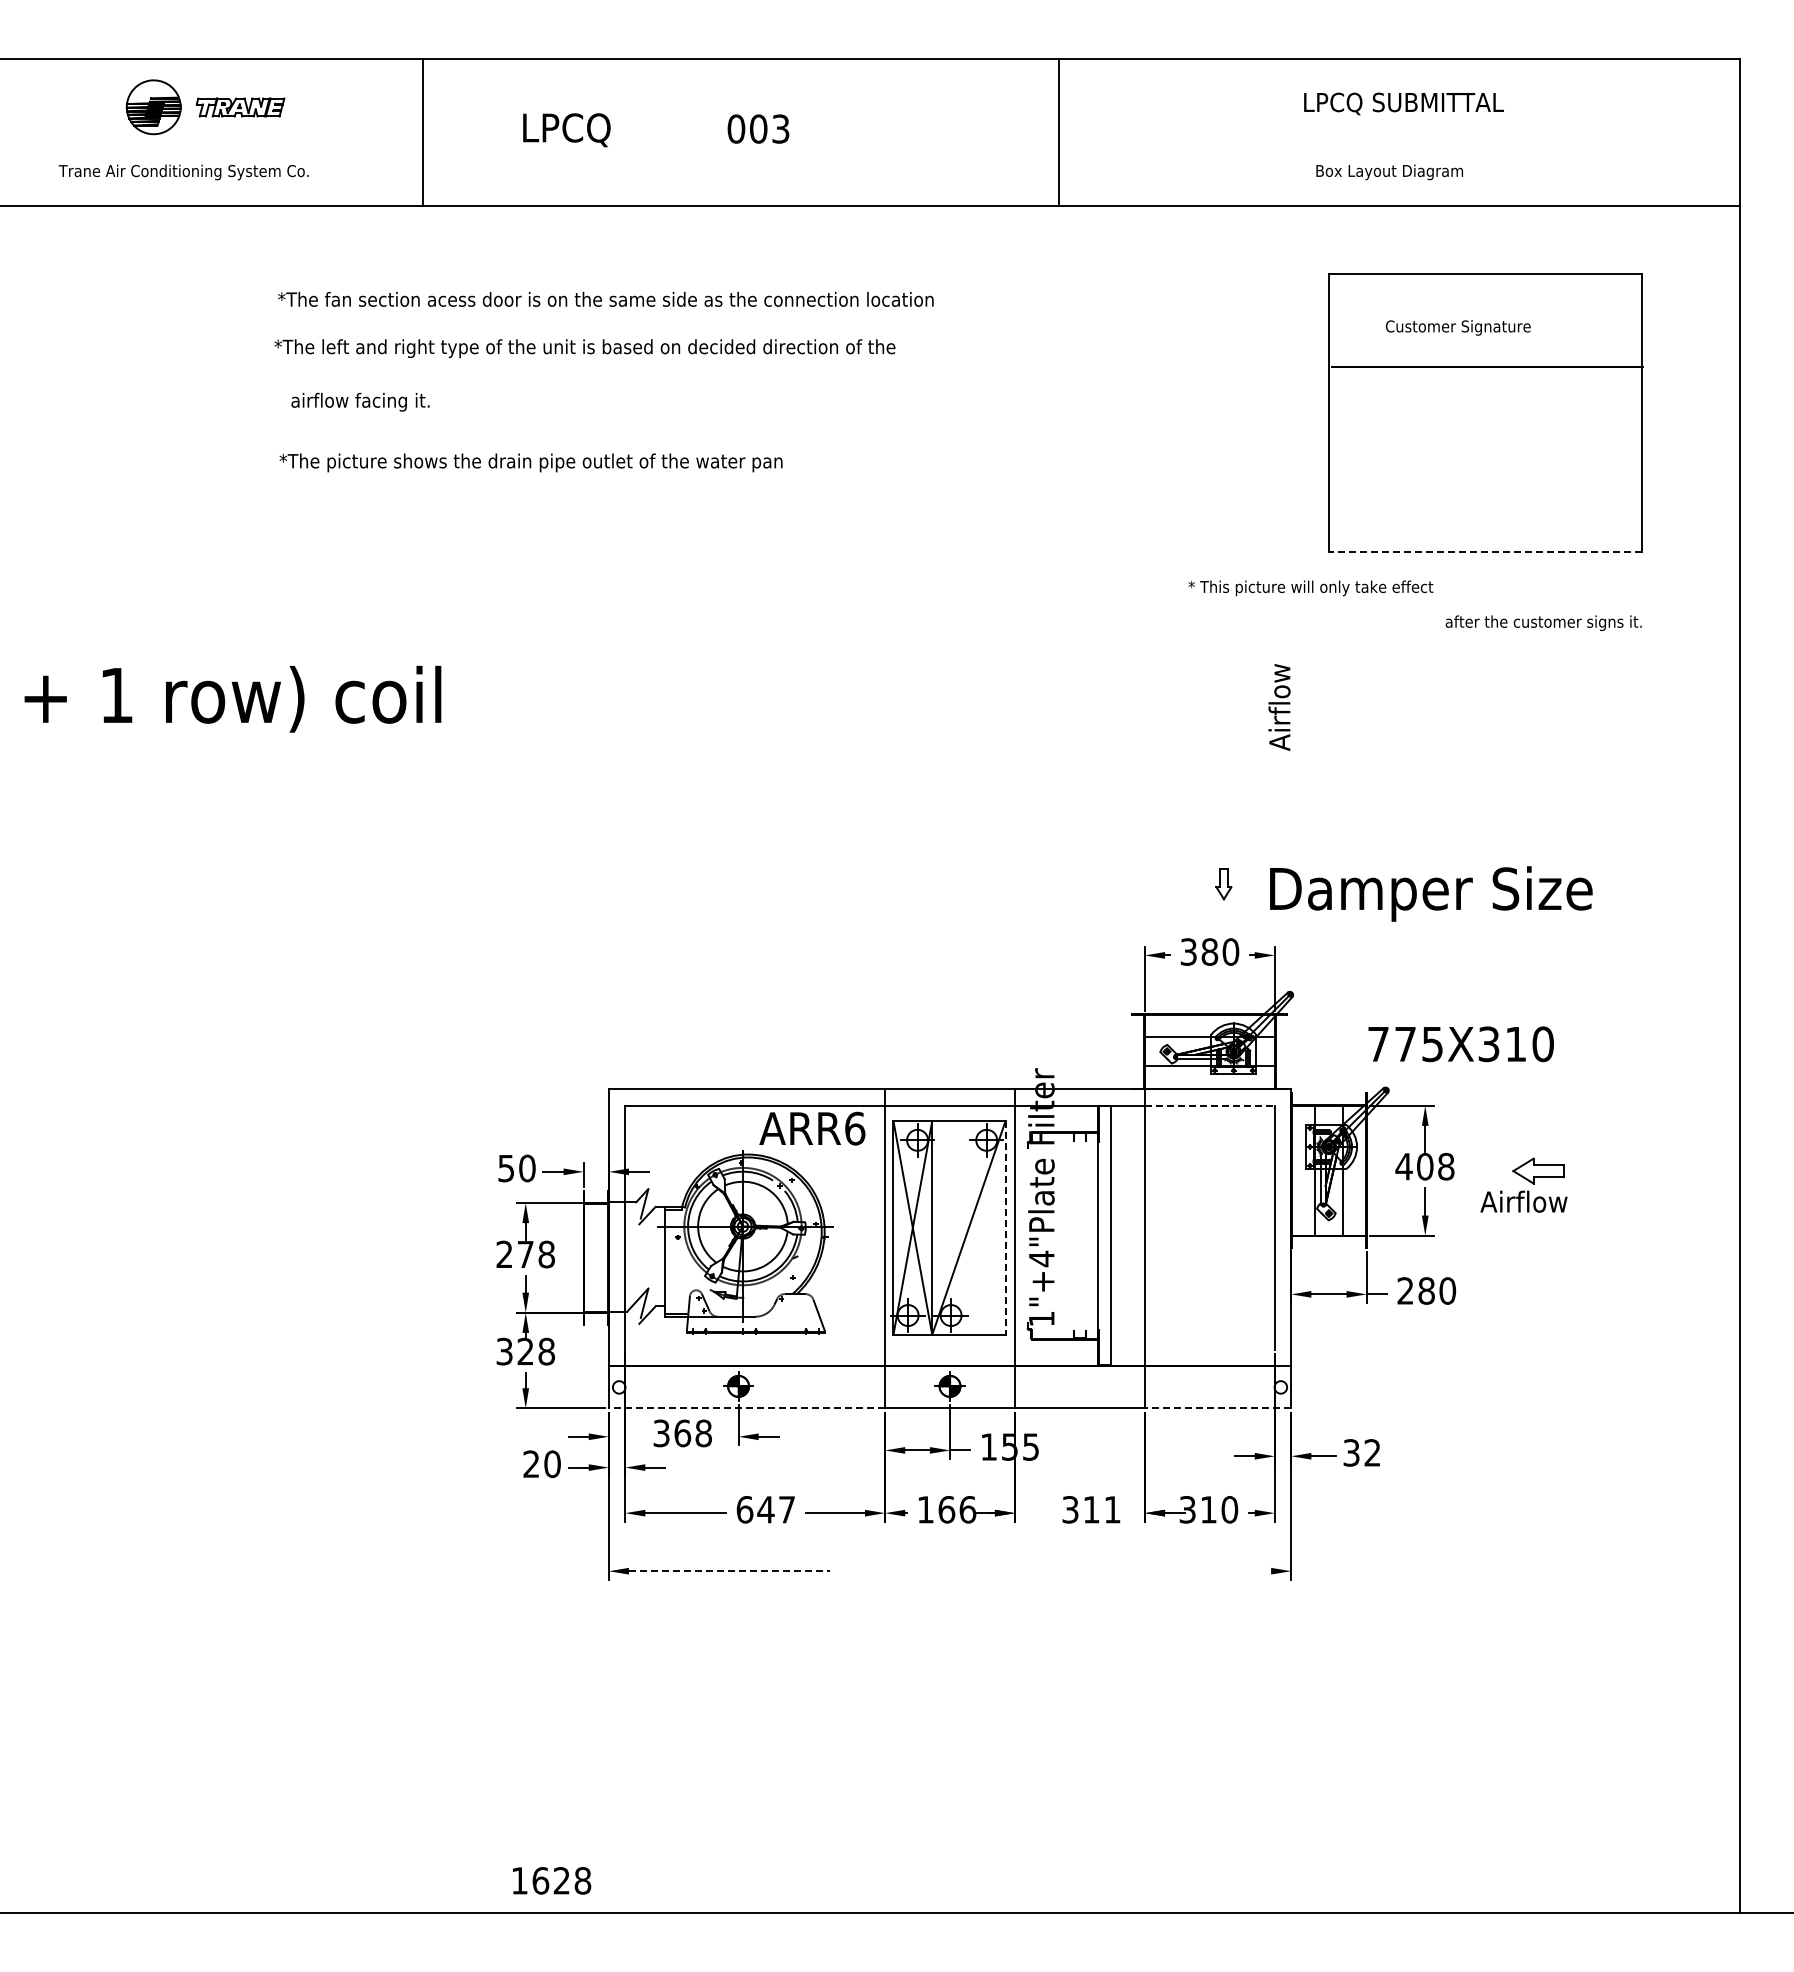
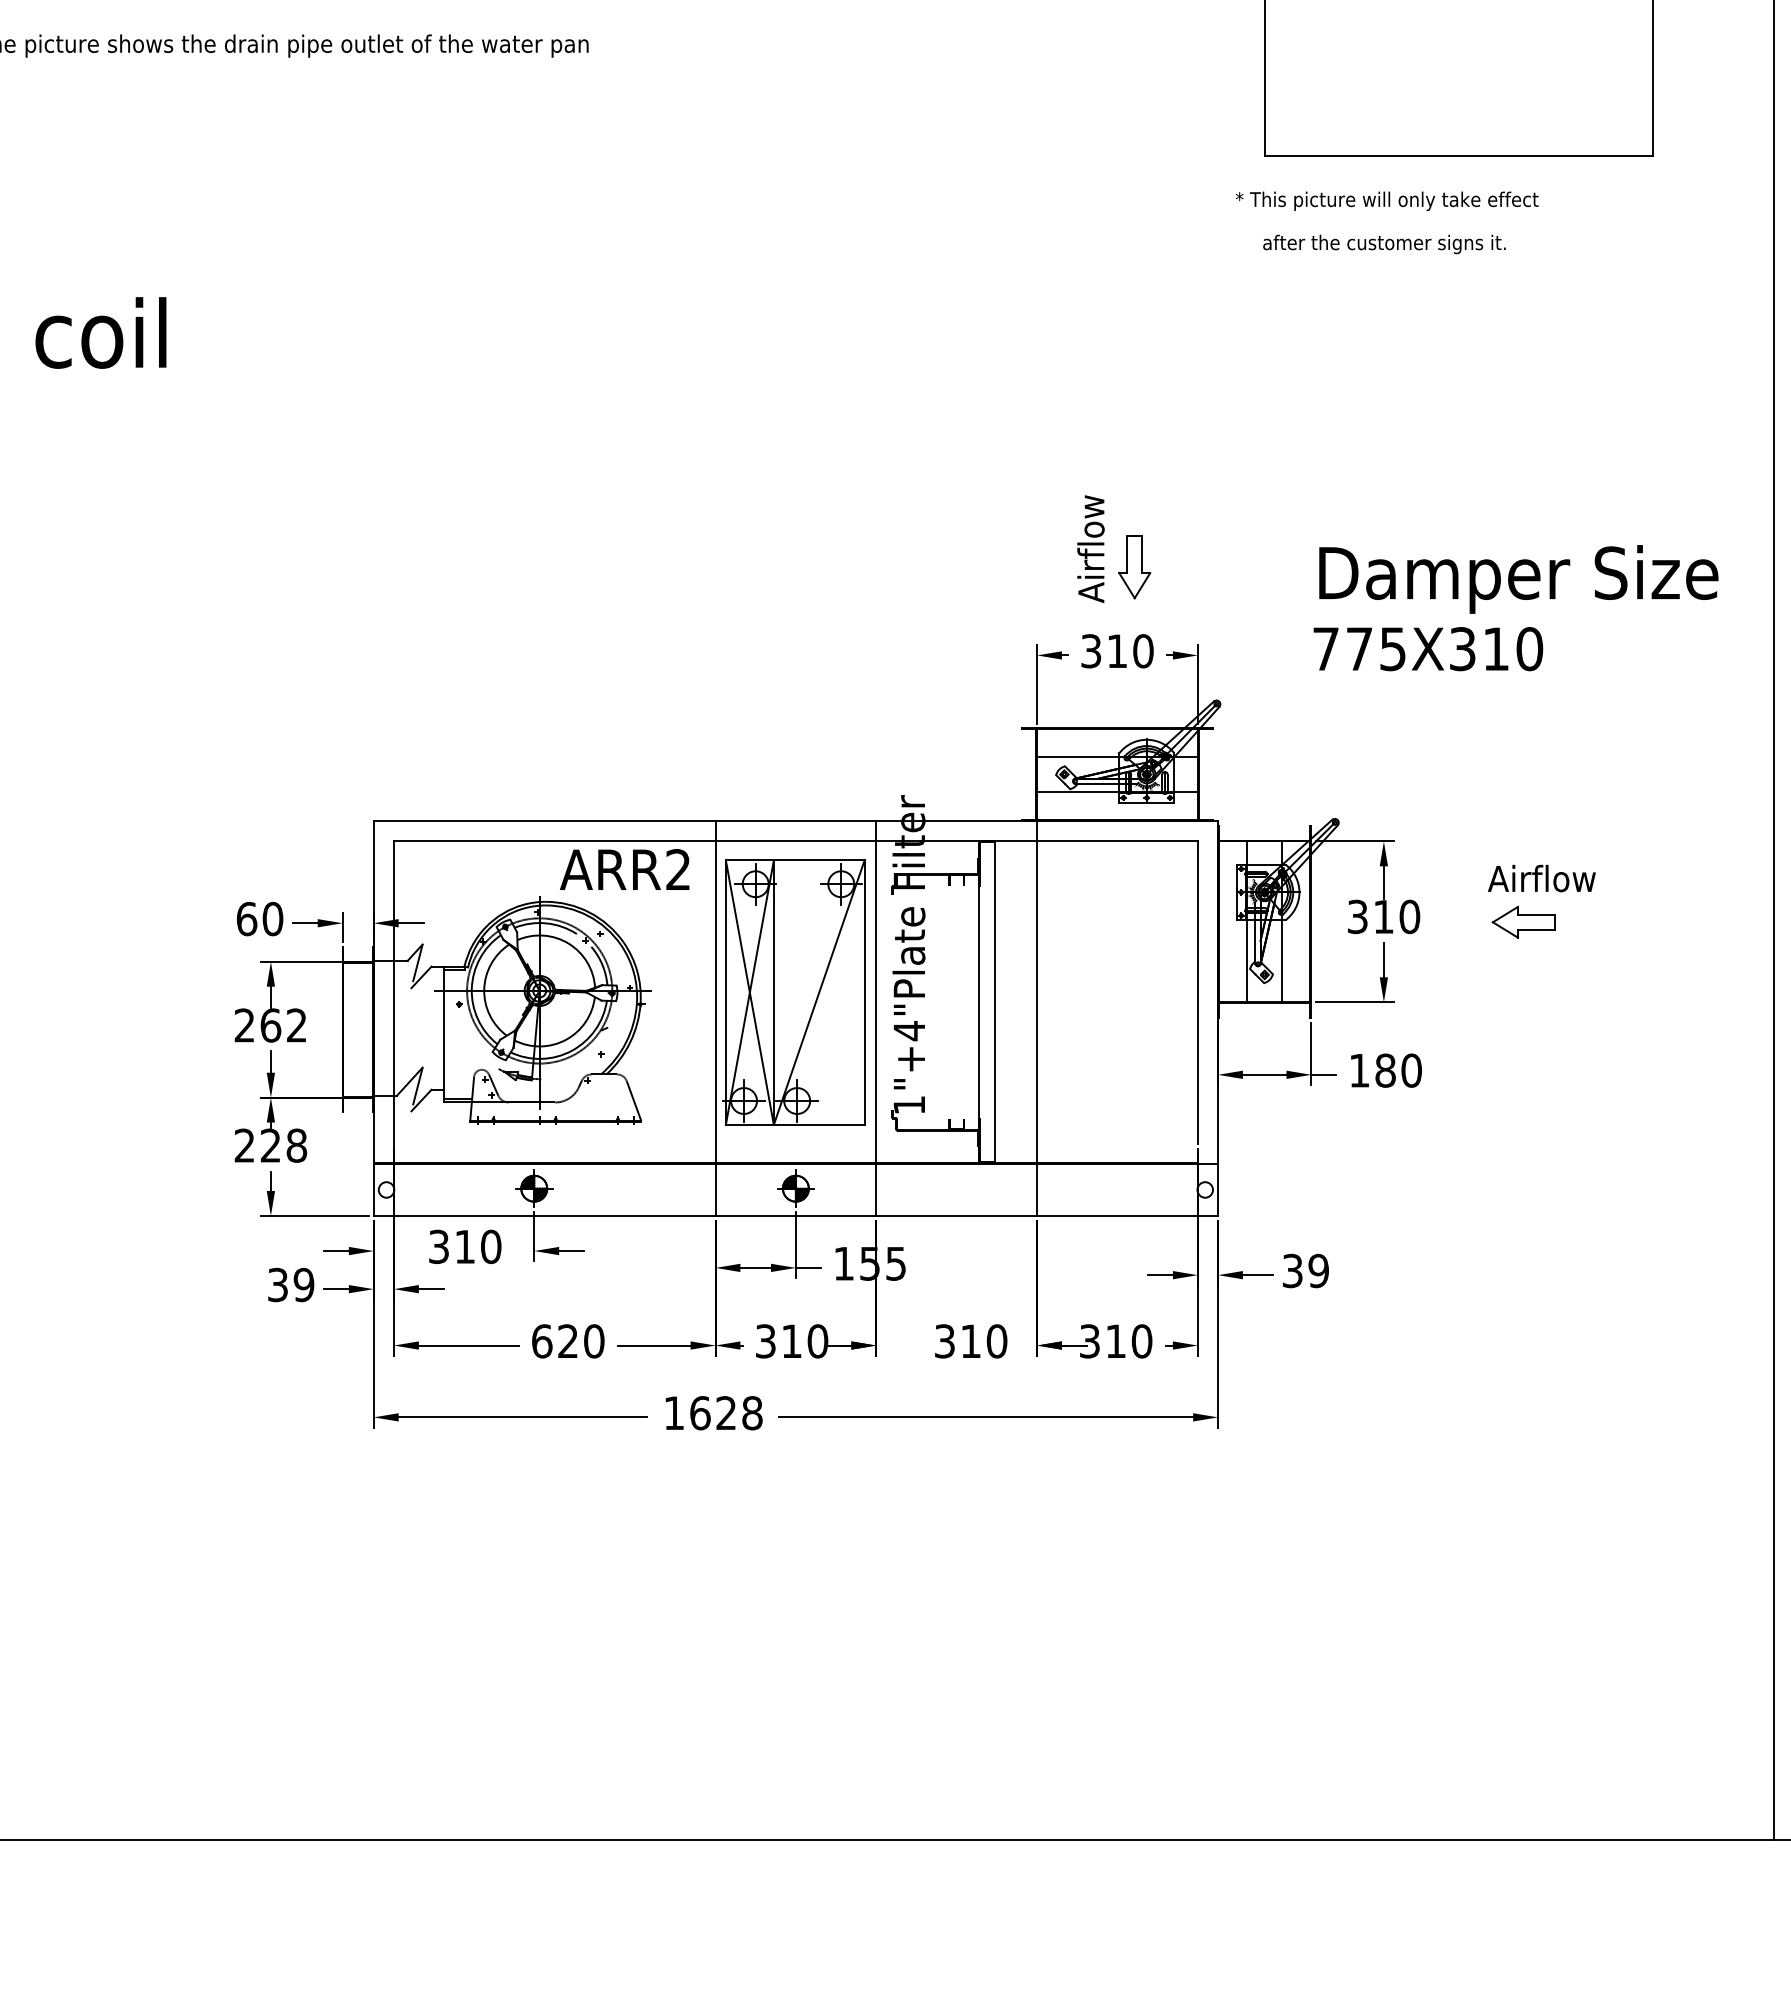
line: (1485, 551) -> (1458, 155), dashed -> solid
text: (1310, 588) -> (1386, 201), moved
text: (1543, 623) -> (1384, 244), moved
text: (1279, 707) -> (1090, 549), moved
part: (1223, 884) -> (1134, 567), size x1.67
text: (1431, 893) -> (1519, 578), moved
text: (1209, 951) -> (1116, 650), 380 -> 310
text: (1460, 1044) -> (1427, 649), moved
line: (1209, 1105) -> (1116, 841), dashed -> solid
text: (855, 1128) -> (678, 869), ARR6 -> ARR2
text: (1424, 1166) -> (1382, 916), 408 -> 310
text: (506, 1168) -> (247, 919), 50 -> 60
text: (1523, 1201) -> (1541, 878), moved
line: (1005, 1227) -> (864, 992), dashed -> solid
text: (535, 1254) -> (282, 1025), 278 -> 262
text: (1405, 1290) -> (1359, 1070), 280 -> 180
text: (504, 1351) -> (244, 1145), 328 -> 228
line: (746, 1408) -> (544, 1216), dashed -> solid
line: (1217, 1408) -> (1126, 1216), dashed -> solid
text: (693, 1433) -> (478, 1246), 368 -> 310
text: (1372, 1452) -> (1318, 1270), 32 -> 39
text: (541, 1464) -> (290, 1285), 20 -> 39
text: (776, 1509) -> (581, 1341), 647 -> 620
text: (946, 1509) -> (791, 1341), 166 -> 310
text: (1112, 1509) -> (996, 1341), 311 -> 310
line: (729, 1571) -> (523, 1417), dashed -> solid
line: (1103, 1571) -> (985, 1417), added
text: (552, 1880) -> (714, 1412), moved

